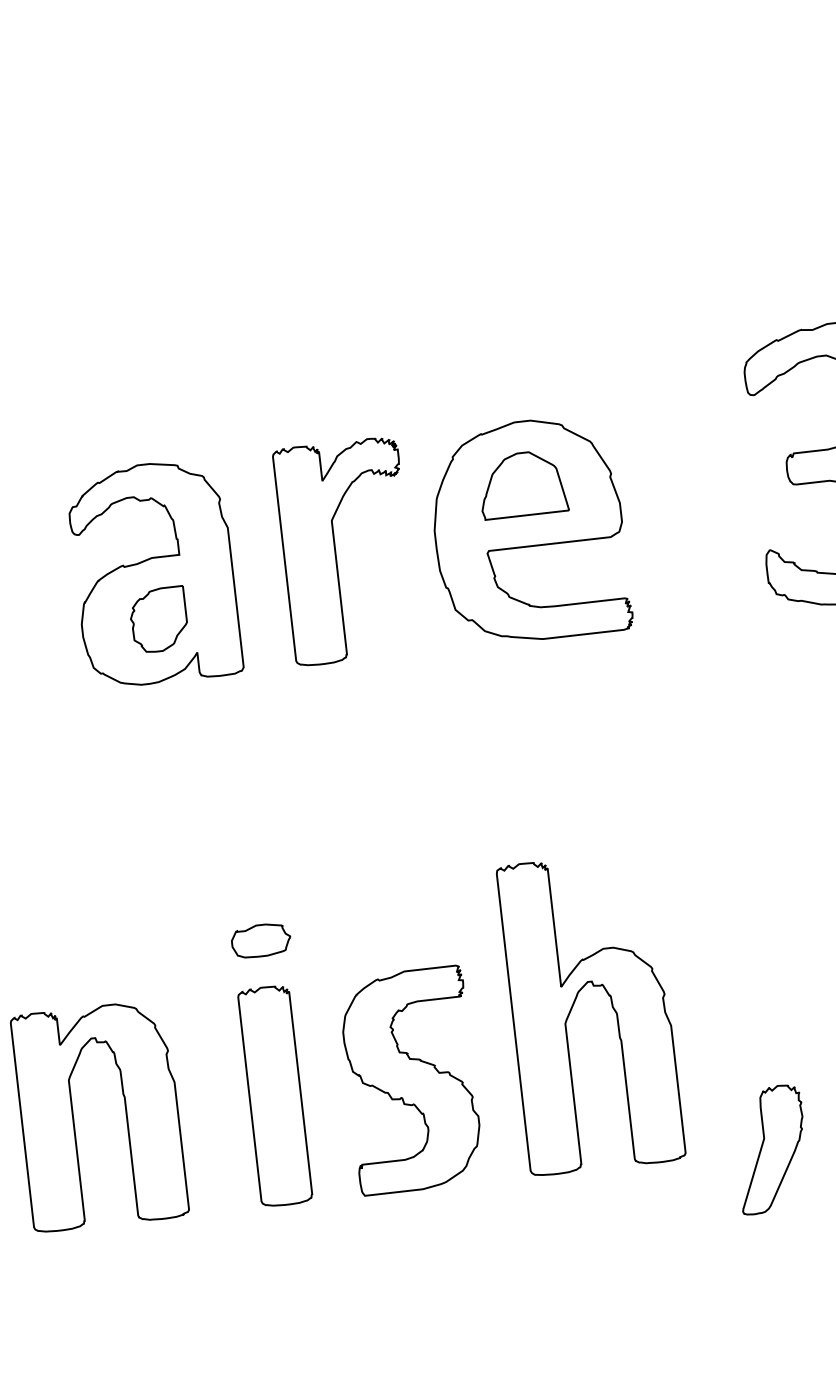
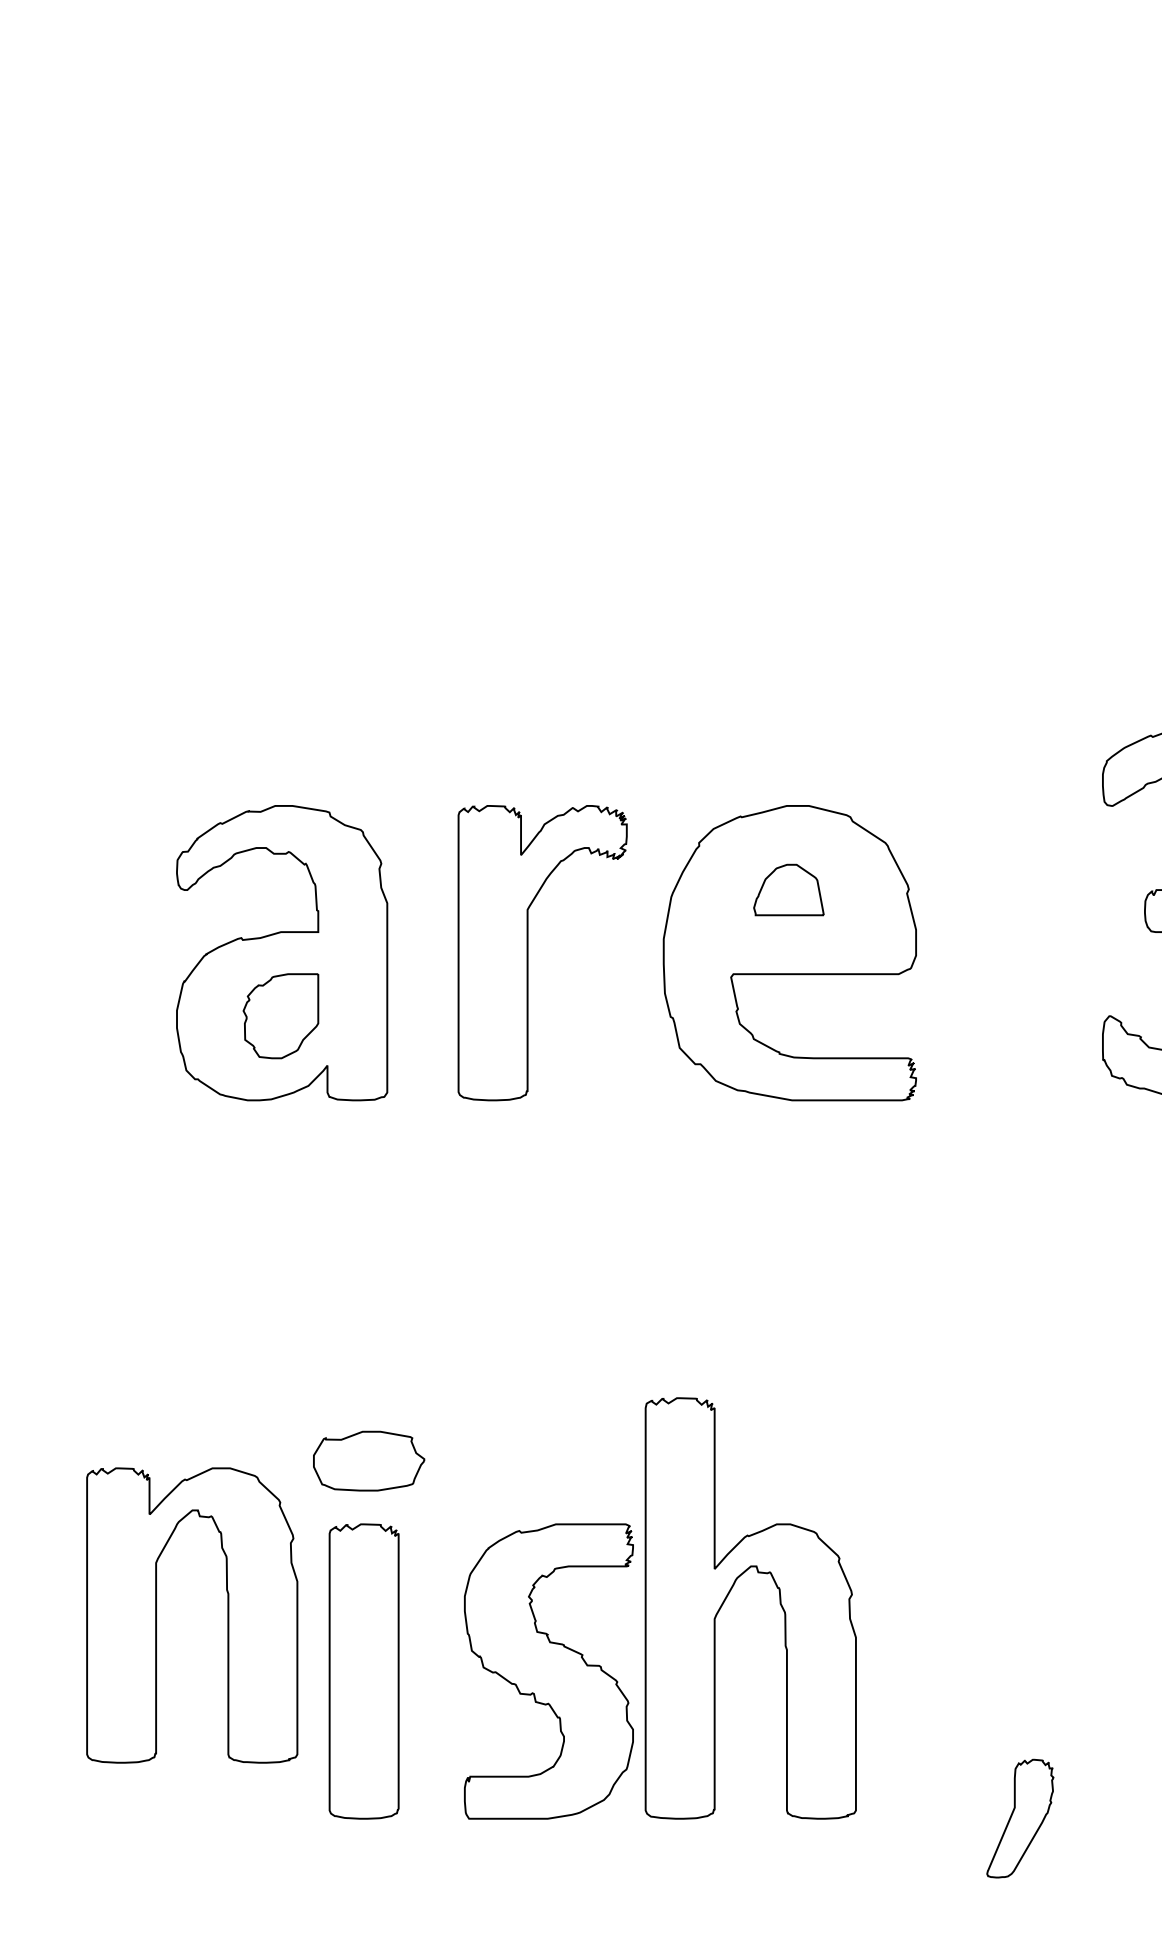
part: (522, 483) -> (788, 889), size x0.6
part: (260, 940) -> (368, 1461), size x1.4
part: (573, 1006) -> (727, 1597), moved
part: (125, 1113) -> (227, 1615), moved
part: (771, 1149) -> (1020, 1818), size x0.7

